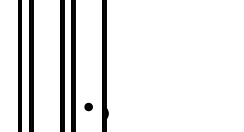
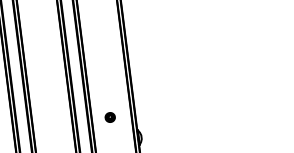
part: (88, 106) -> (109, 116), moved

